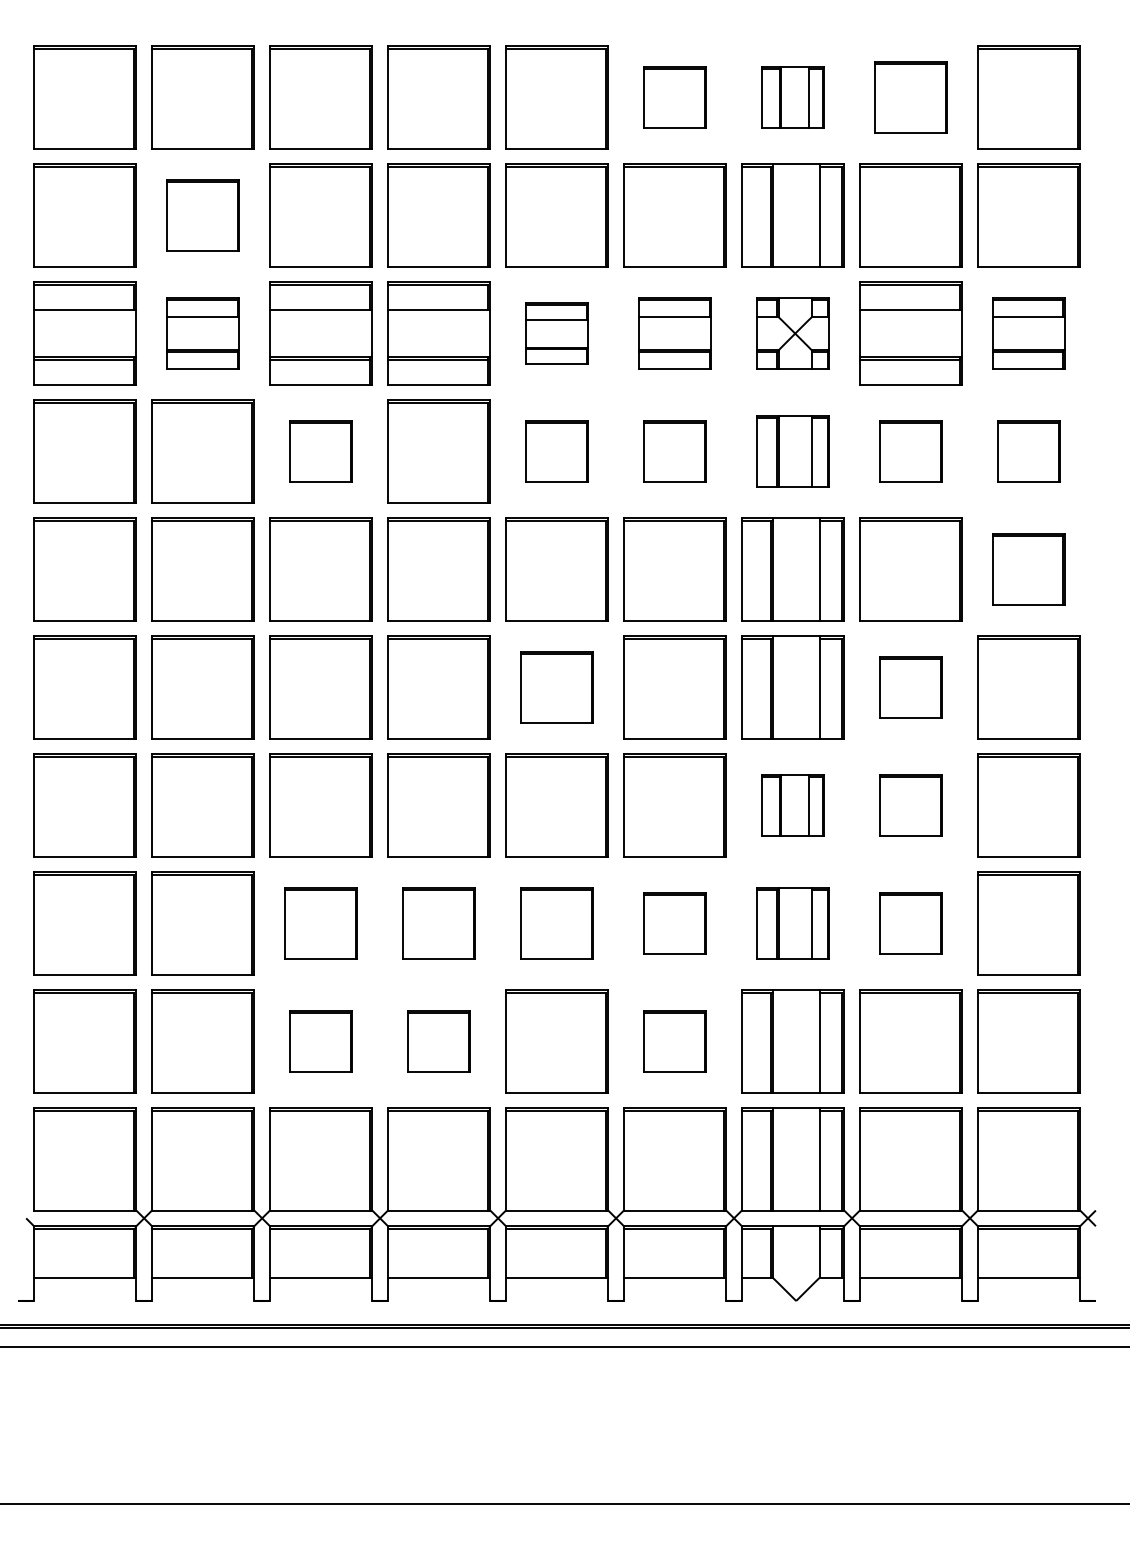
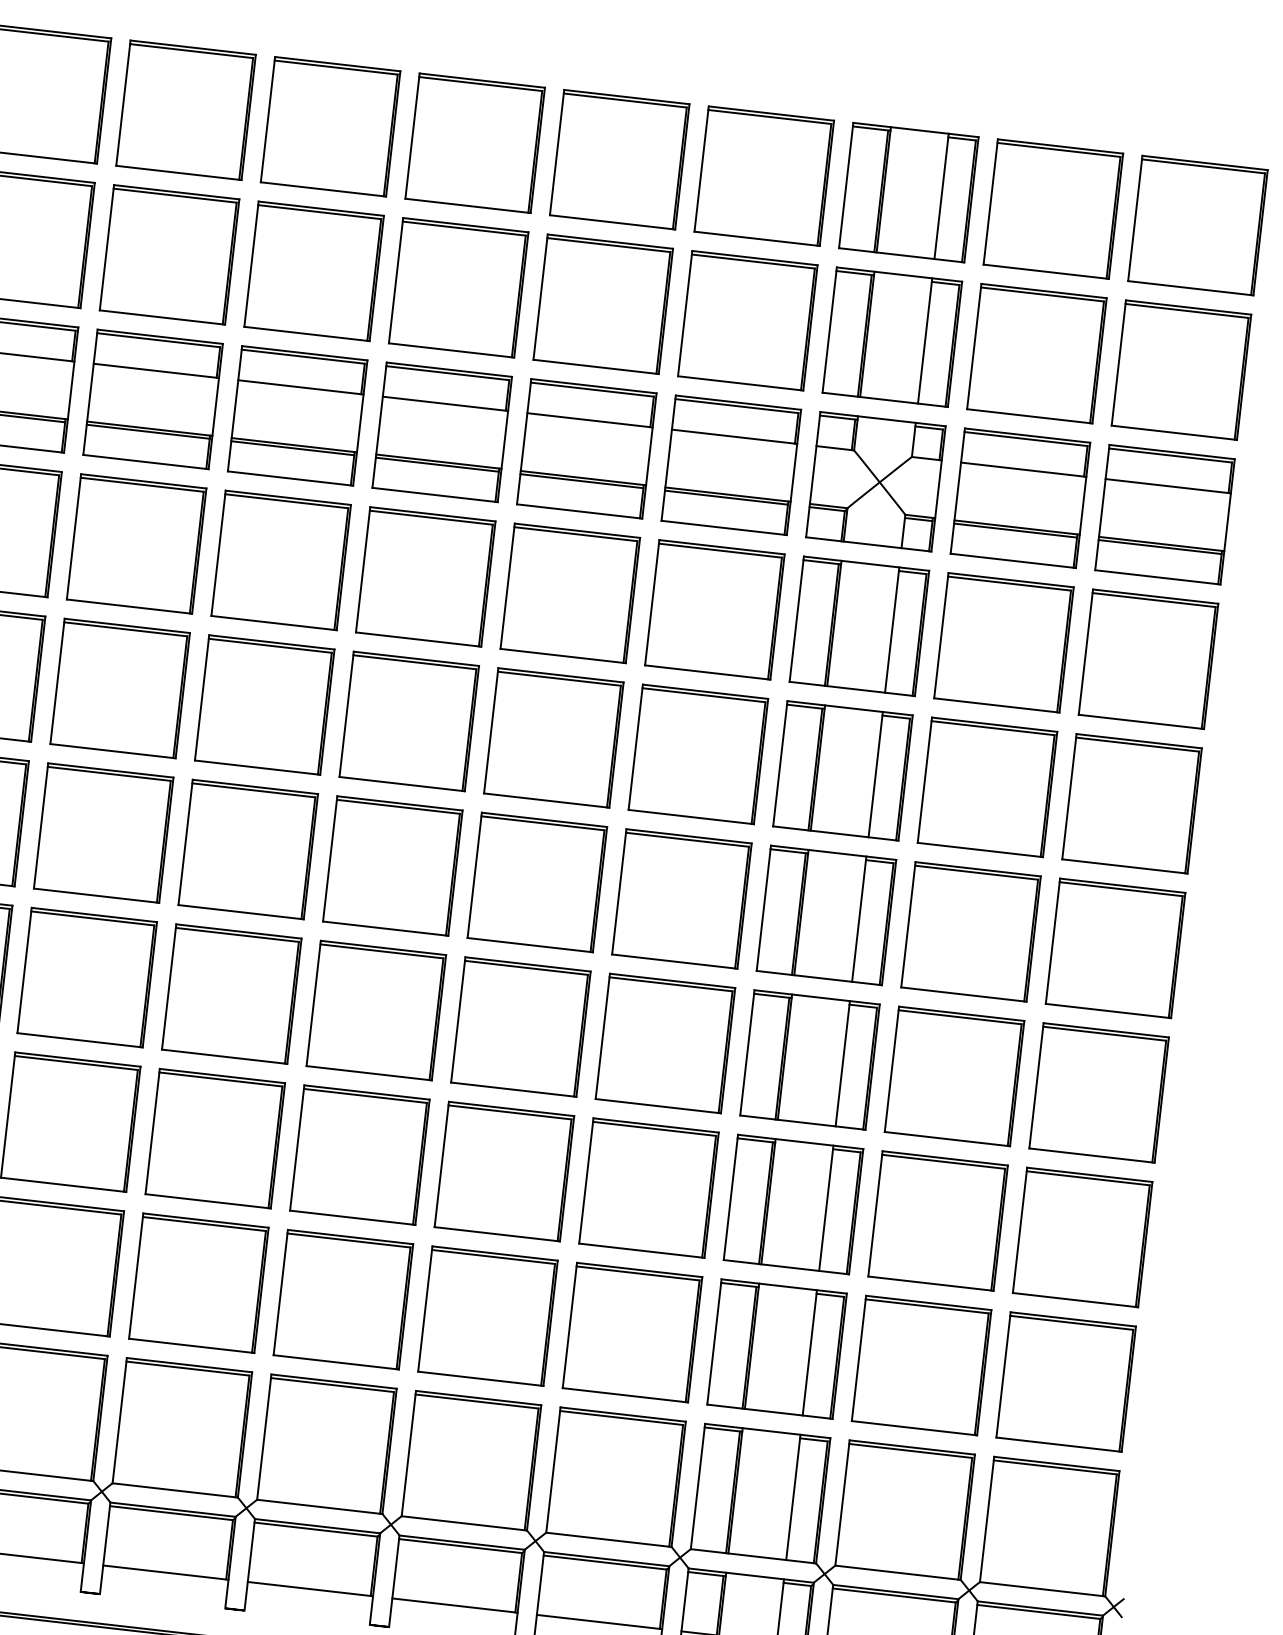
part: (674, 97) -> (763, 175), size x1.67
part: (792, 97) -> (908, 192), size x1.67
part: (910, 97) -> (1052, 208), size x1.43
part: (202, 215) -> (168, 254), size x1.43
part: (202, 333) -> (152, 399), size x1.43
part: (556, 333) -> (586, 448), size x1.67
part: (674, 333) -> (730, 465), size x1.43
part: (792, 333) -> (875, 481), size x1.43
part: (1028, 333) -> (1164, 514), size x1.43
part: (320, 451) -> (280, 560), size x1.67
part: (556, 451) -> (569, 593), size x1.67
part: (674, 451) -> (714, 609), size x1.67
part: (792, 451) -> (858, 626), size x1.43
part: (910, 451) -> (1003, 642), size x1.67
part: (1028, 451) -> (1147, 659), size x1.67
part: (1028, 569) -> (1131, 803), size x1.43
part: (556, 687) -> (536, 882), size x1.43
part: (910, 687) -> (970, 931), size x1.67
part: (792, 805) -> (809, 1059), size x1.67
part: (910, 805) -> (953, 1076), size x1.67
part: (320, 923) -> (214, 1138), size x1.43
part: (438, 923) -> (359, 1155), size x1.43
part: (556, 923) -> (503, 1171), size x1.43
part: (674, 923) -> (648, 1188), size x1.67
part: (792, 923) -> (792, 1204), size x1.43
part: (910, 923) -> (937, 1221), size x1.67
part: (320, 1041) -> (198, 1283), size x1.67
part: (438, 1041) -> (342, 1299), size x1.67
part: (674, 1041) -> (631, 1332), size x1.67

